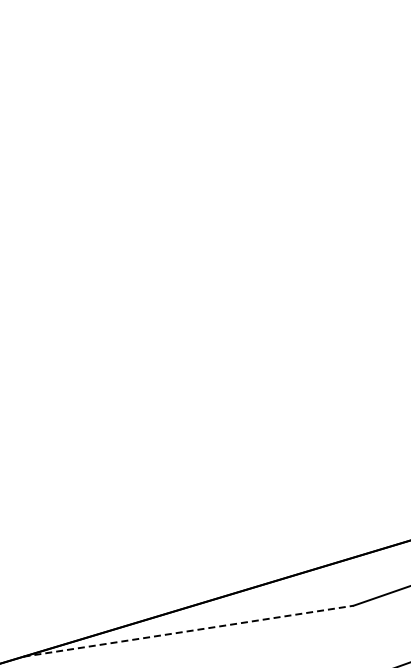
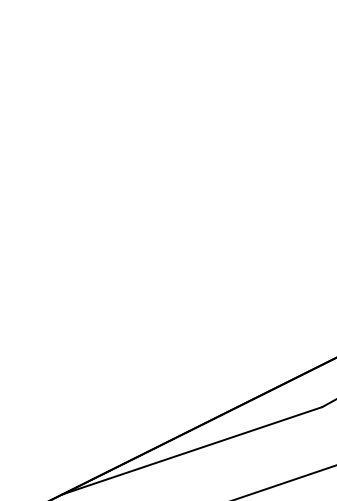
line: (188, 631) -> (192, 450), dashed -> solid

